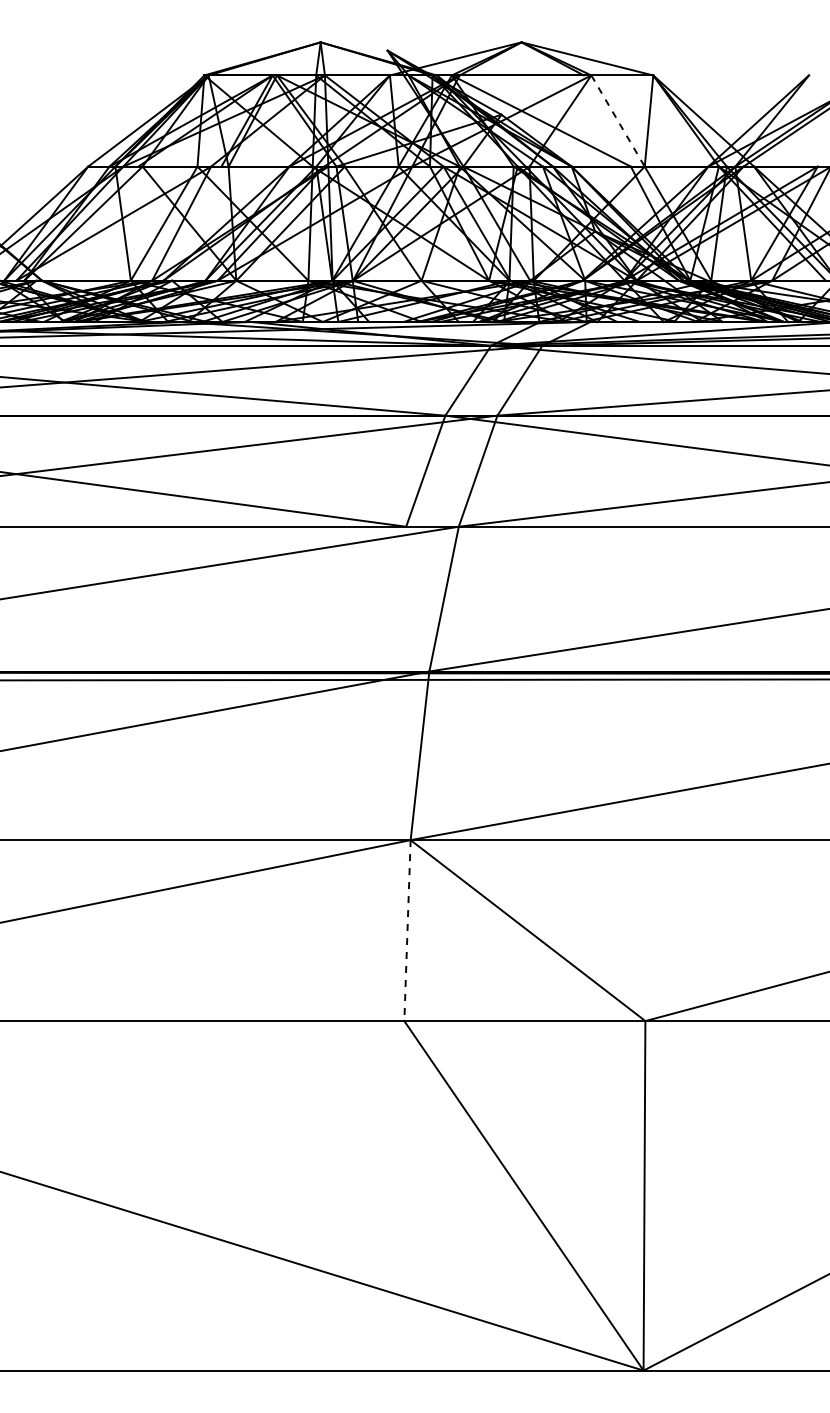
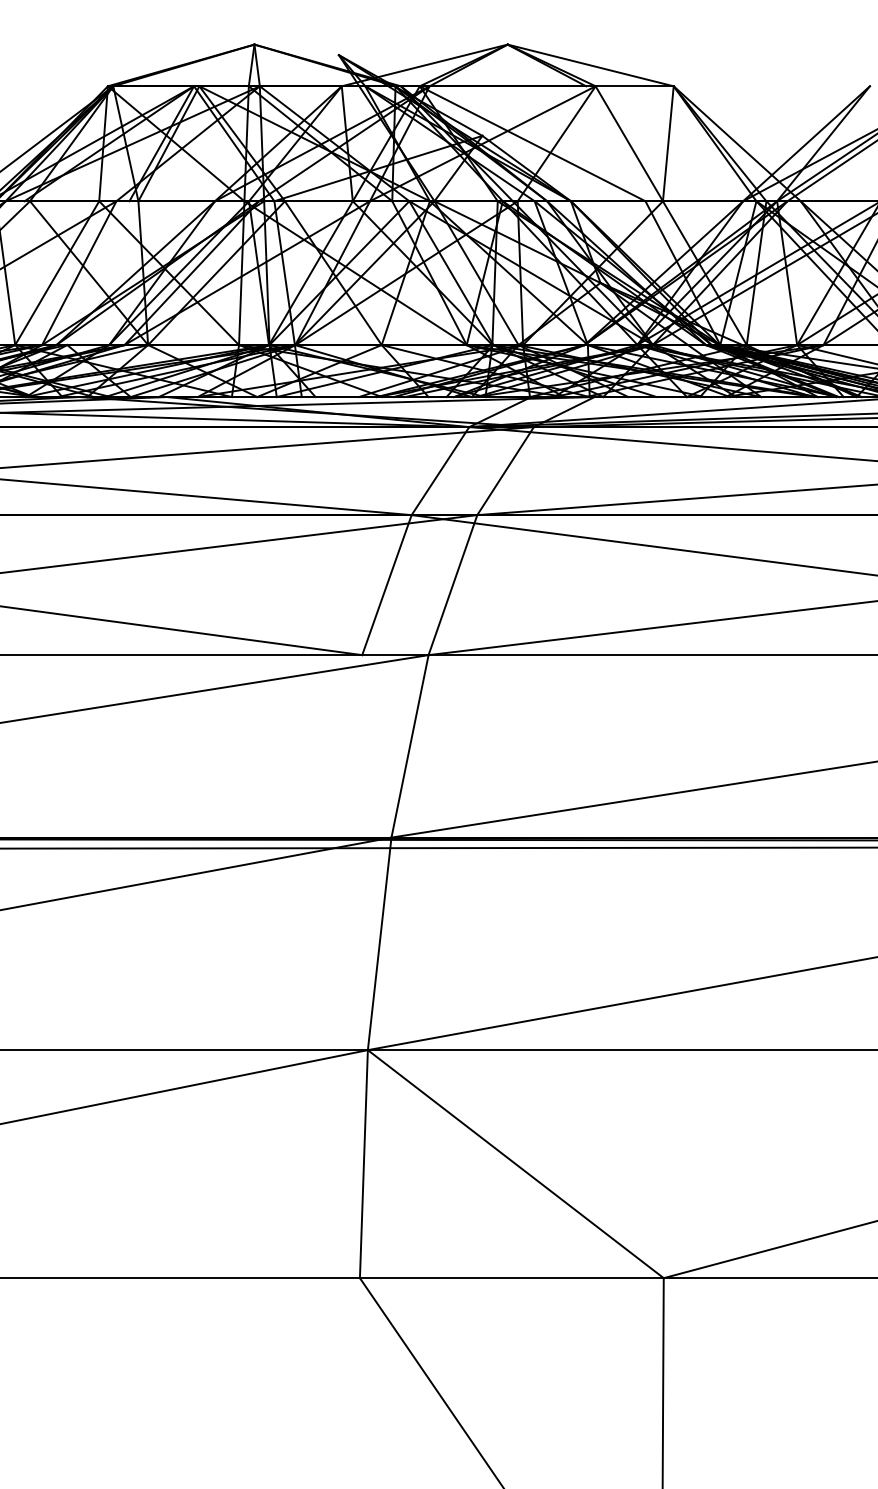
line: (618, 121) -> (629, 144), dashed -> solid
line: (407, 930) -> (363, 1164), dashed -> solid

